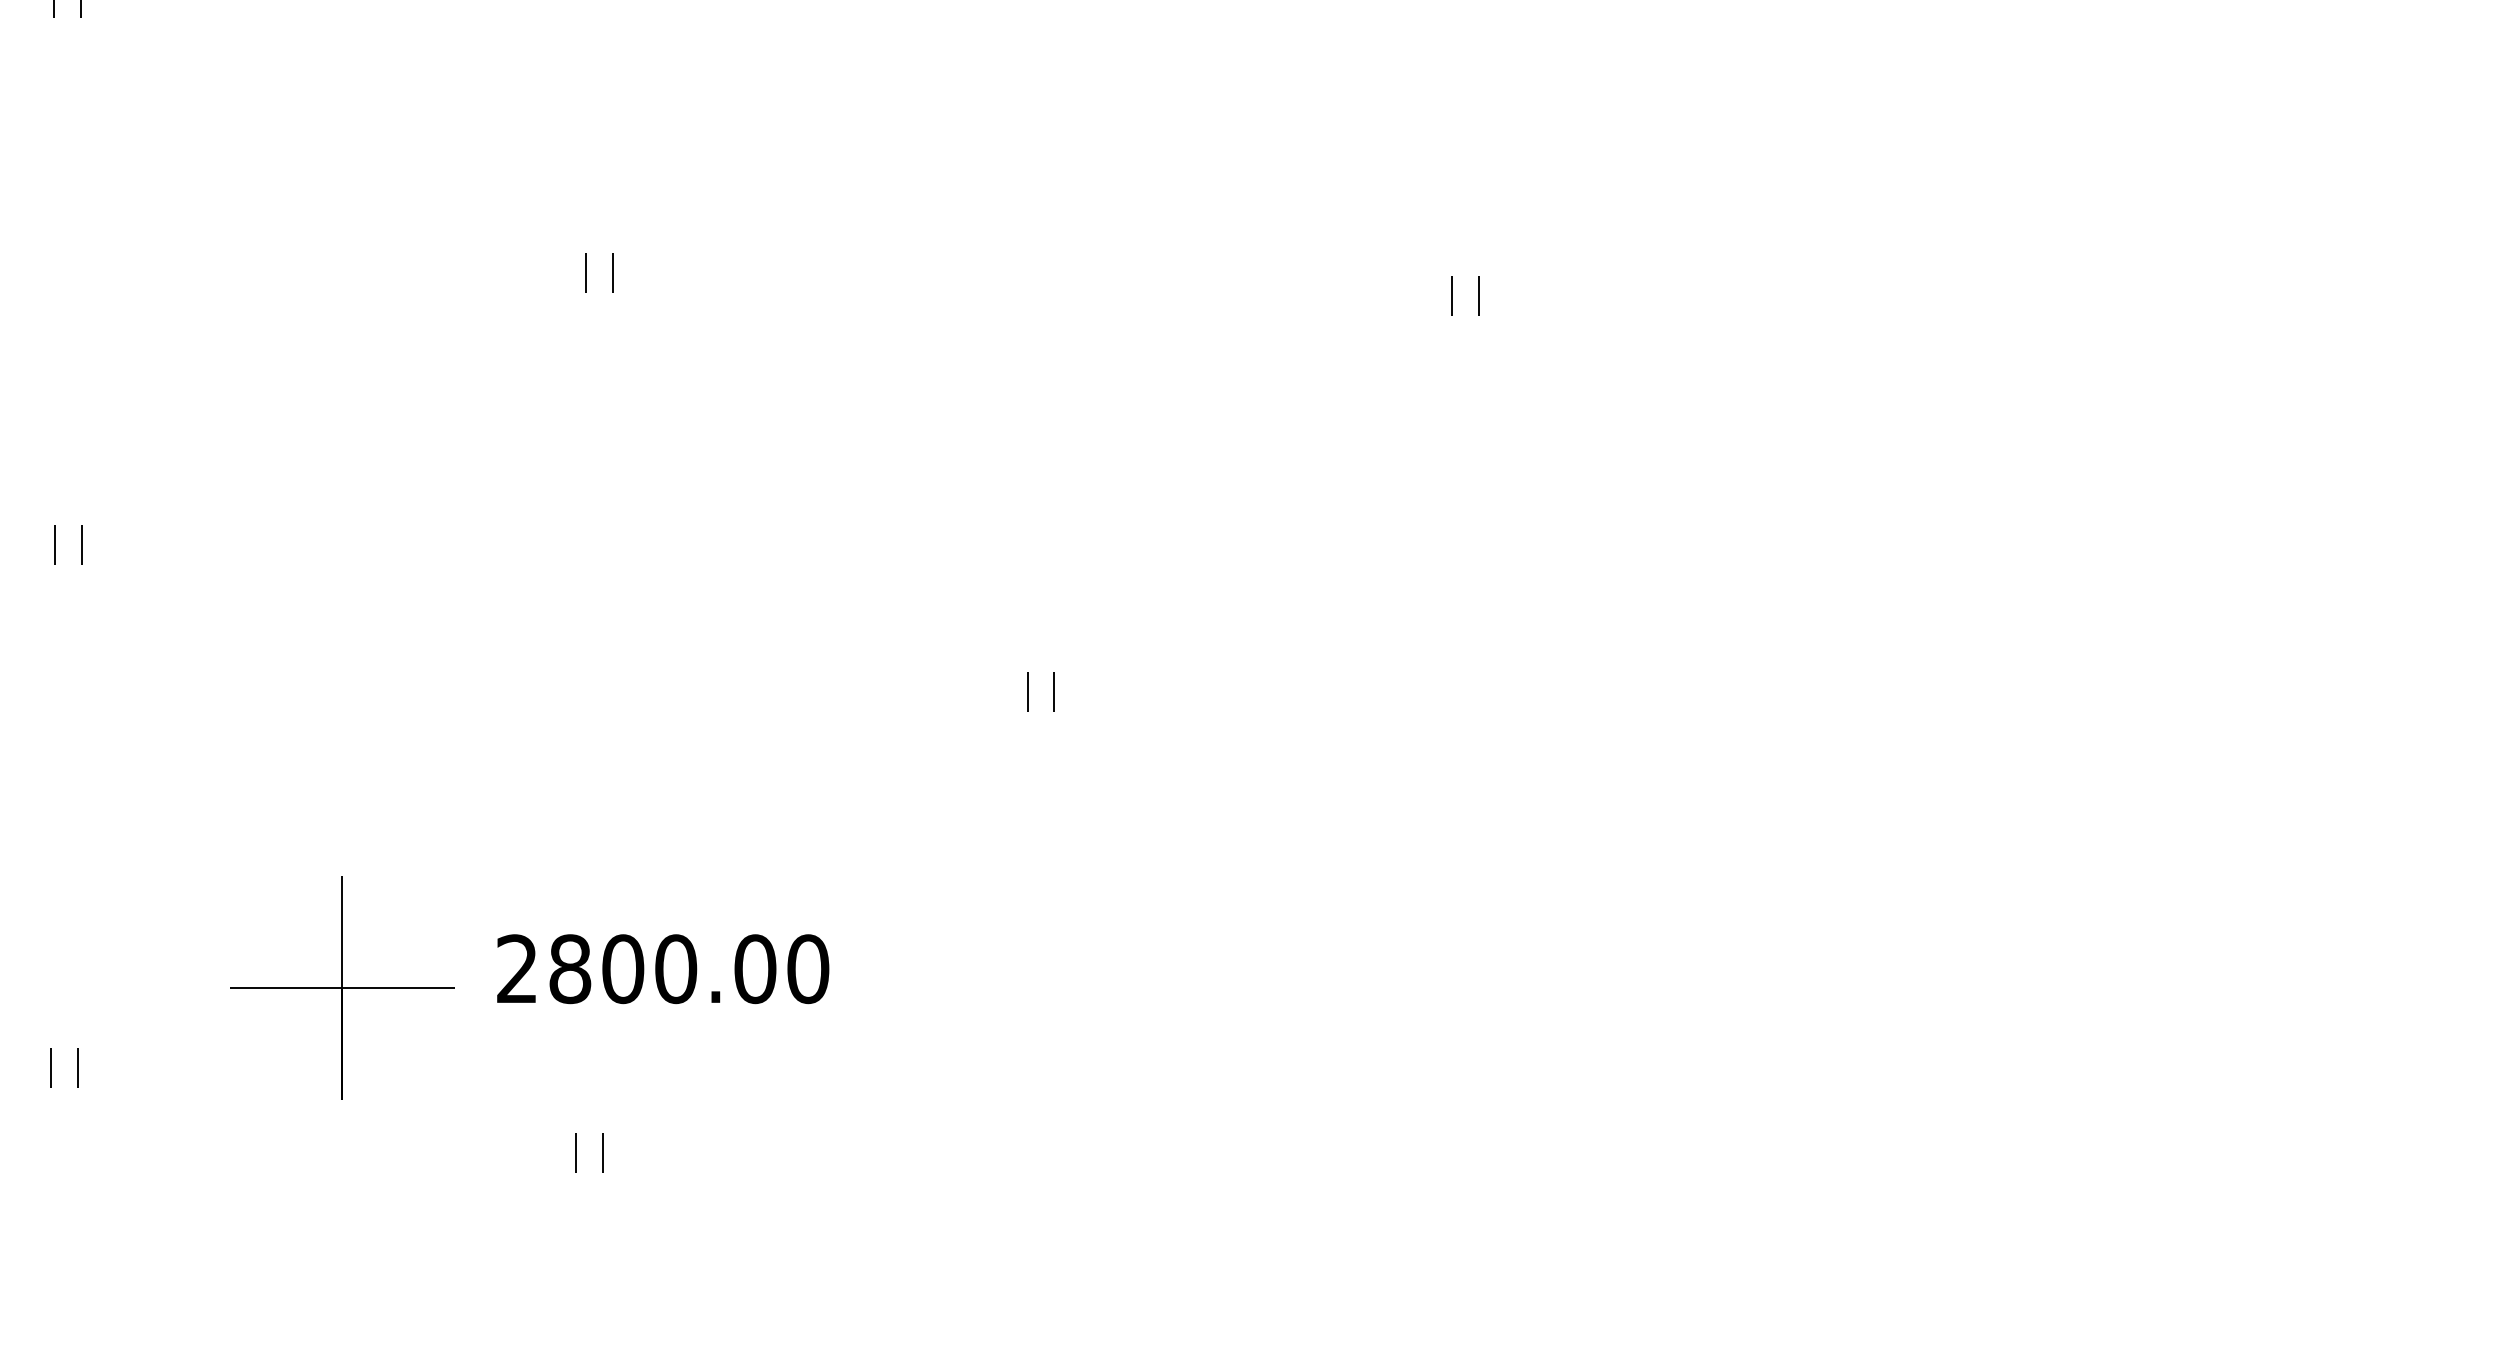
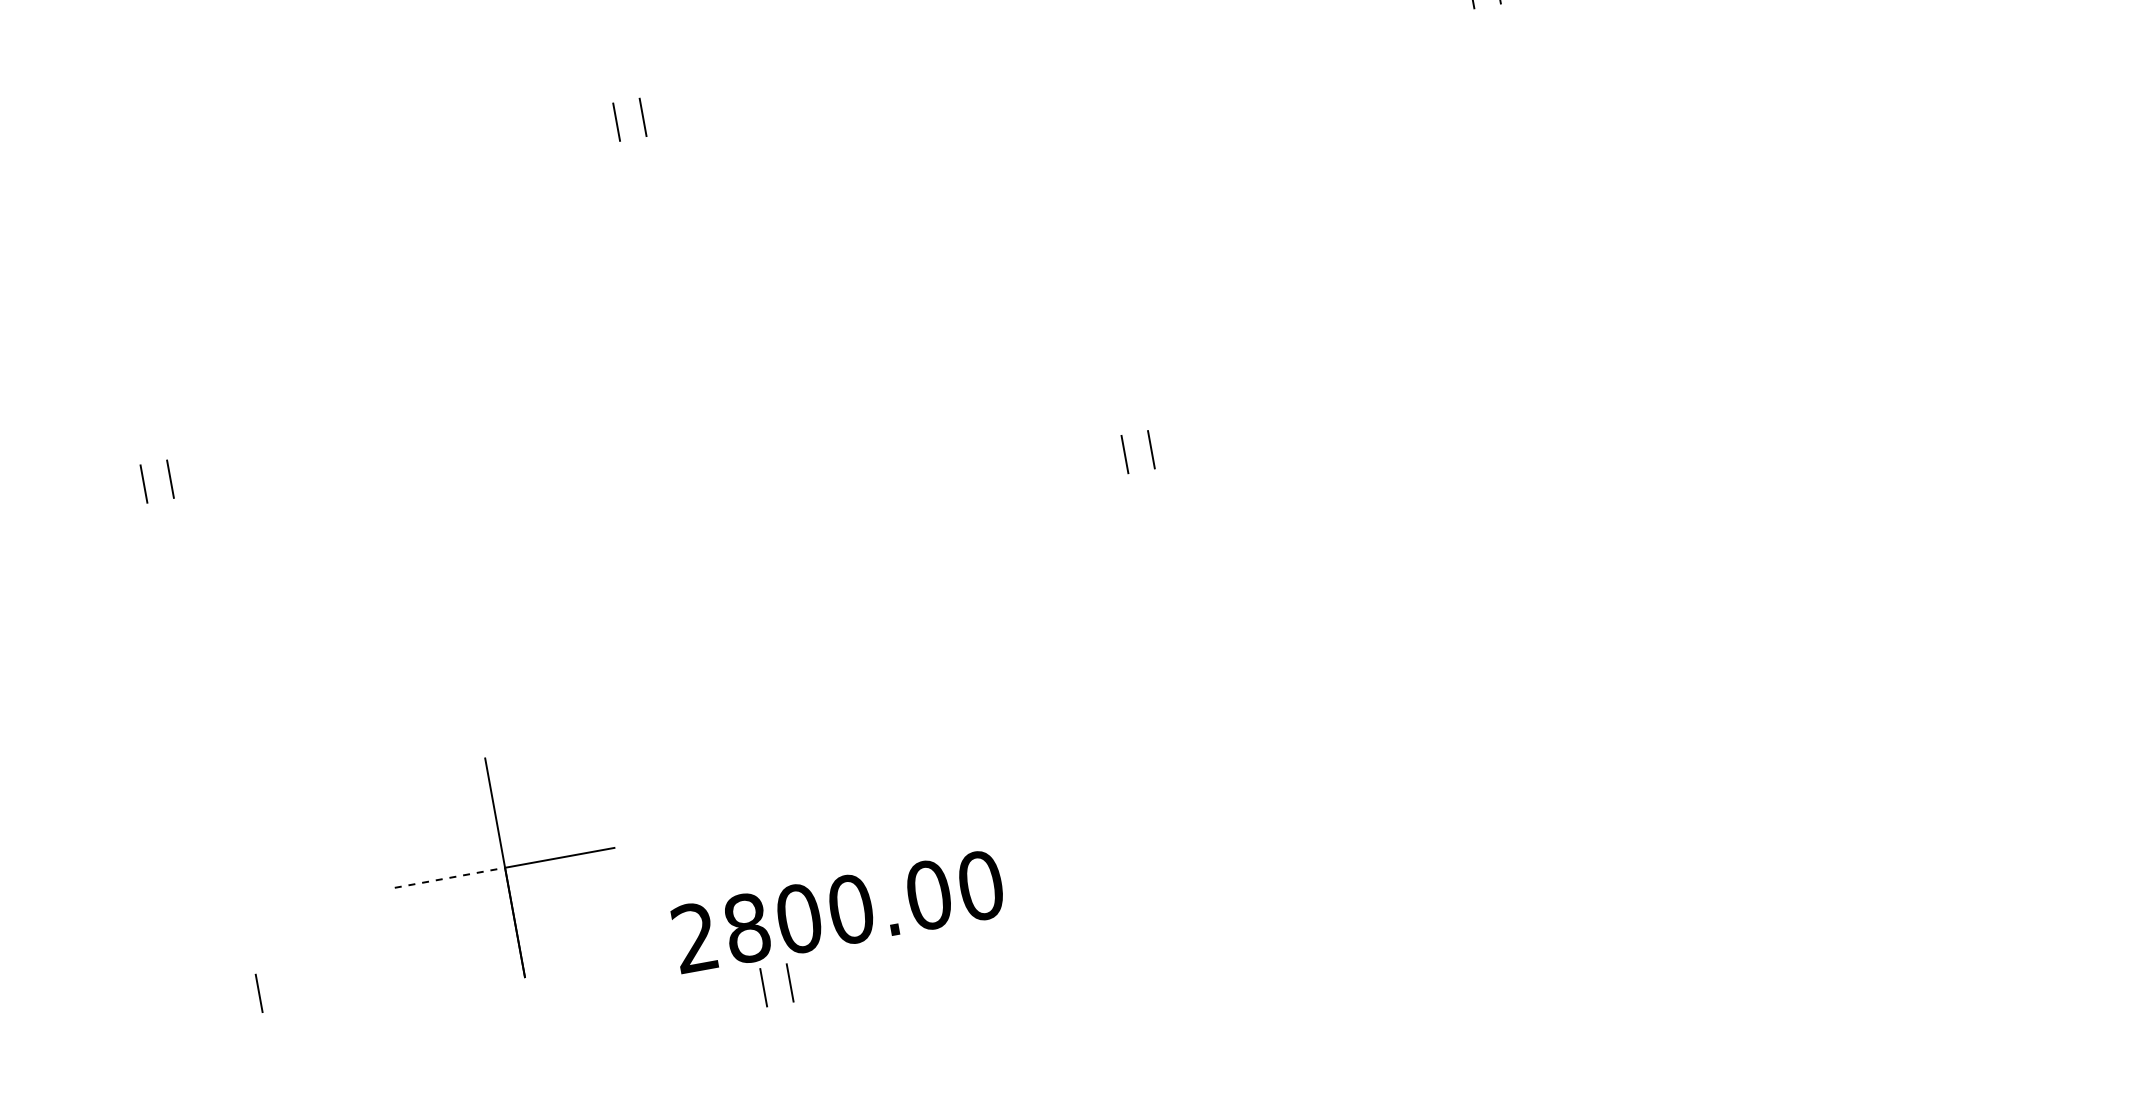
text: (663, 969) -> (838, 911), moved
line: (286, 988) -> (450, 878), solid -> dashed
line: (50, 1067) -> (232, 997), removed

